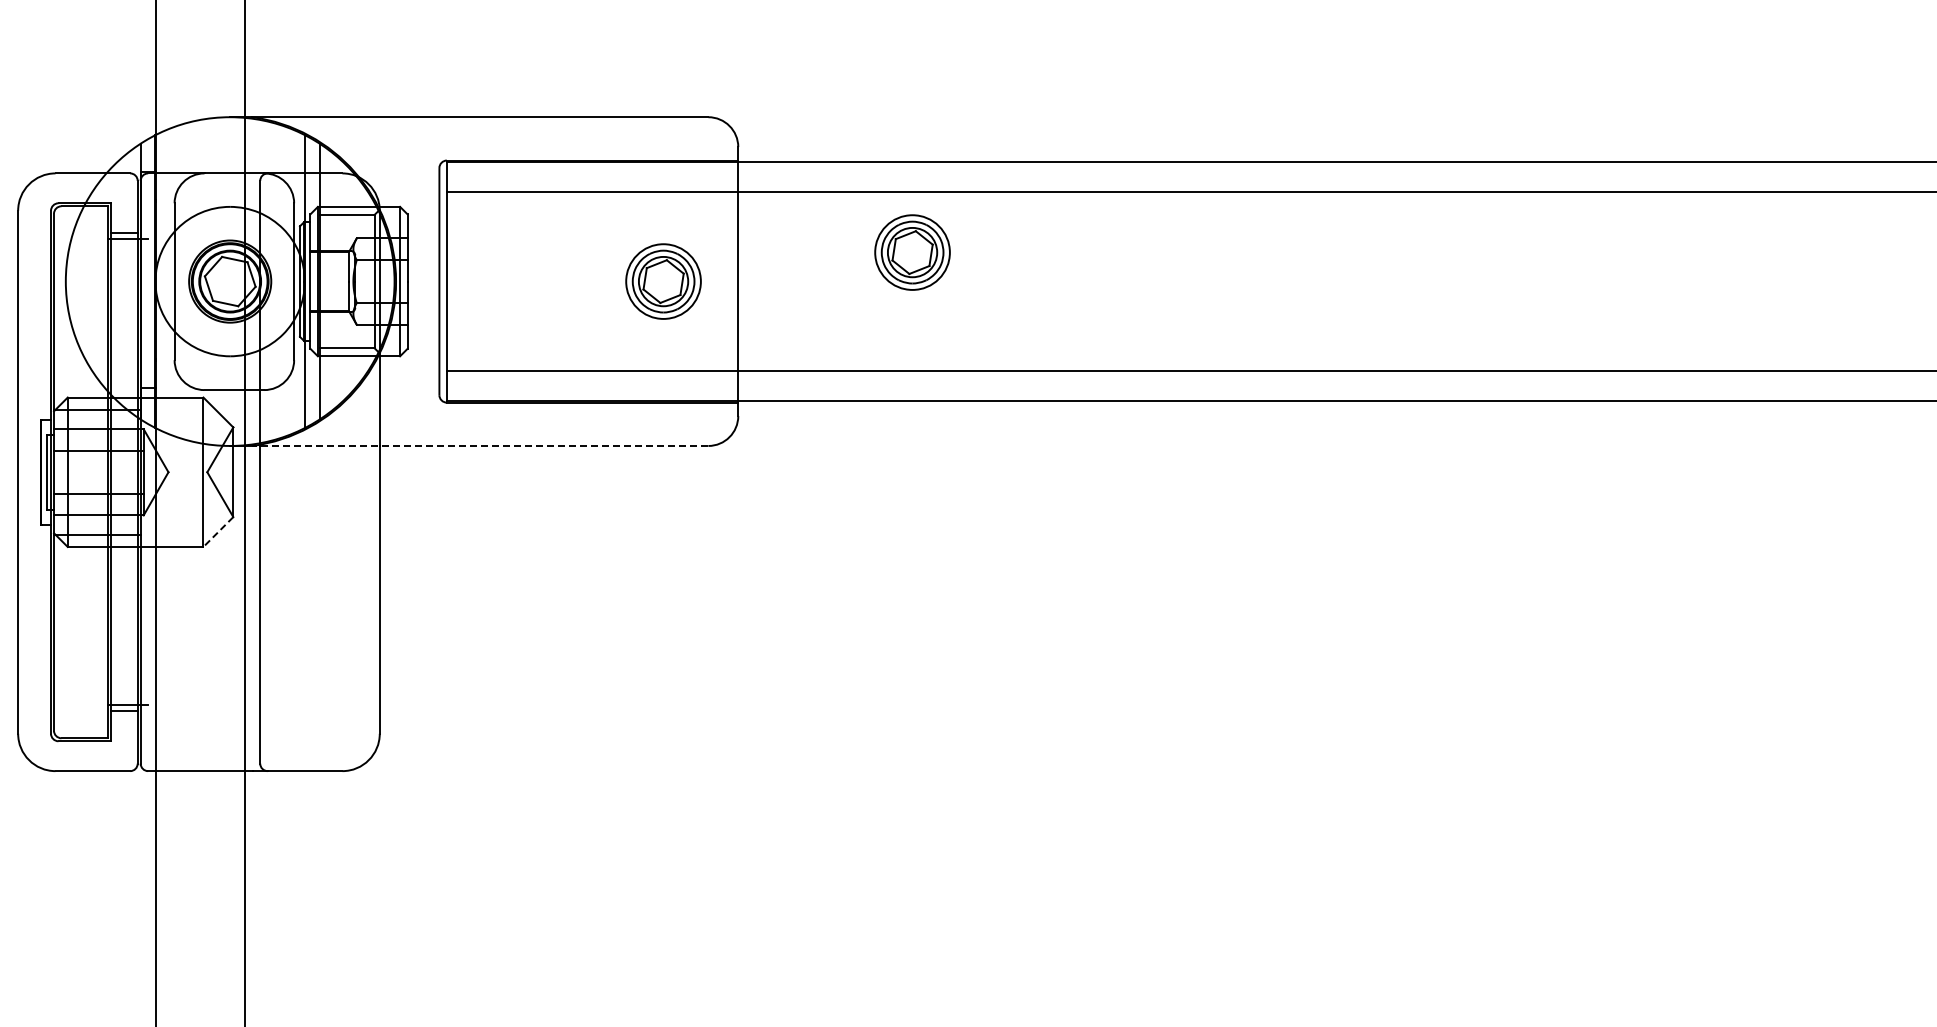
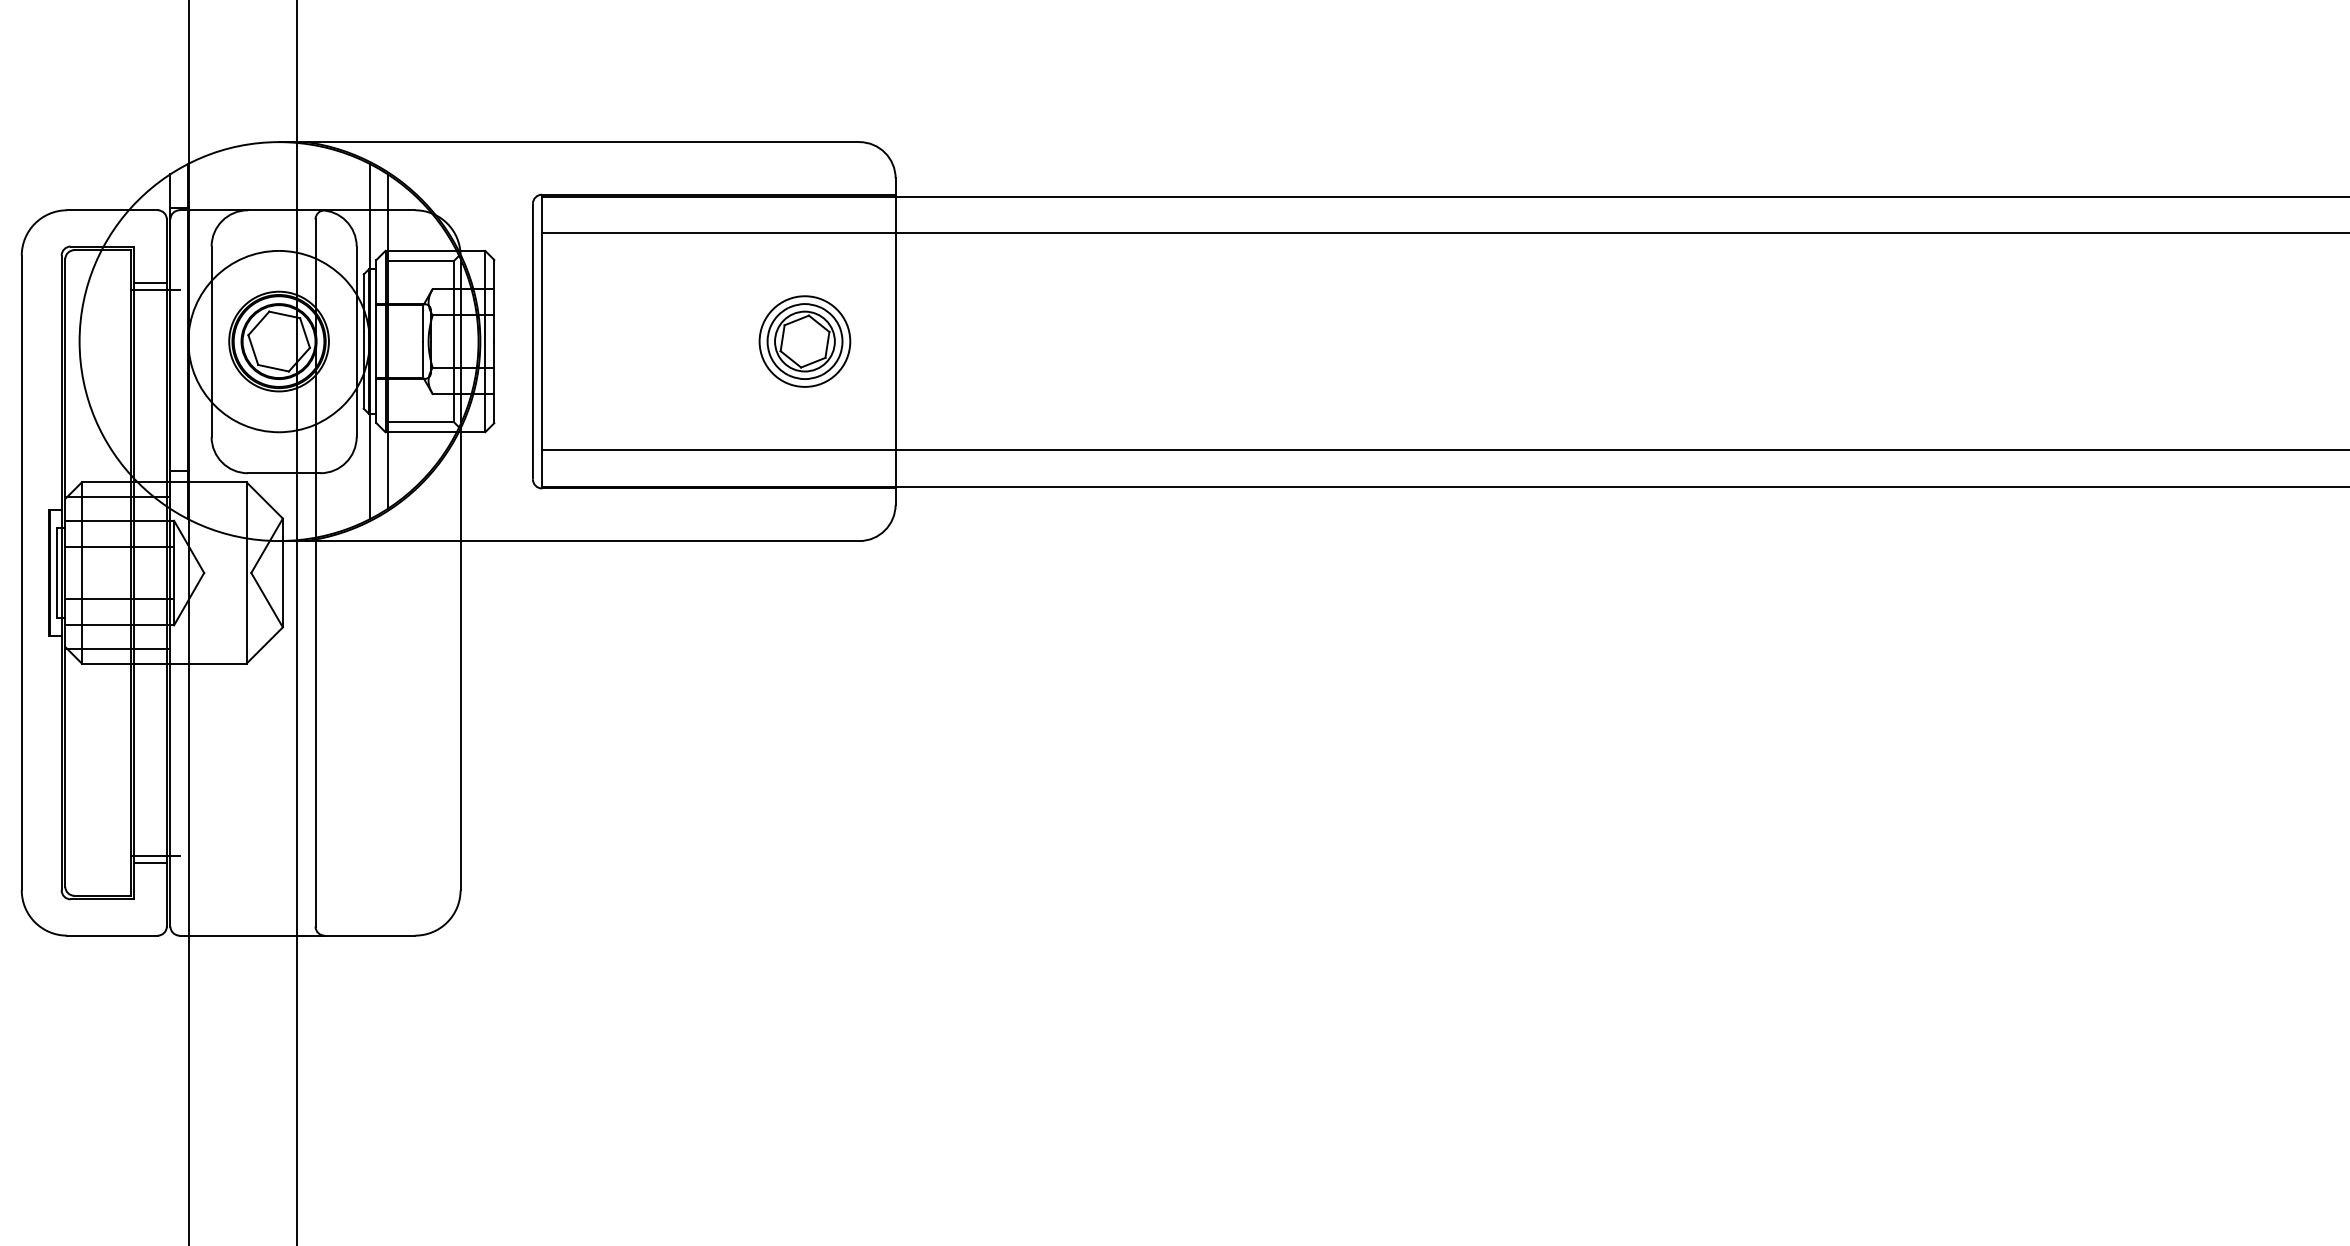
part: (912, 252) -> (1107, 306), removed
line: (480, 445) -> (582, 540), dashed -> solid
line: (218, 532) -> (264, 646), dashed -> solid

